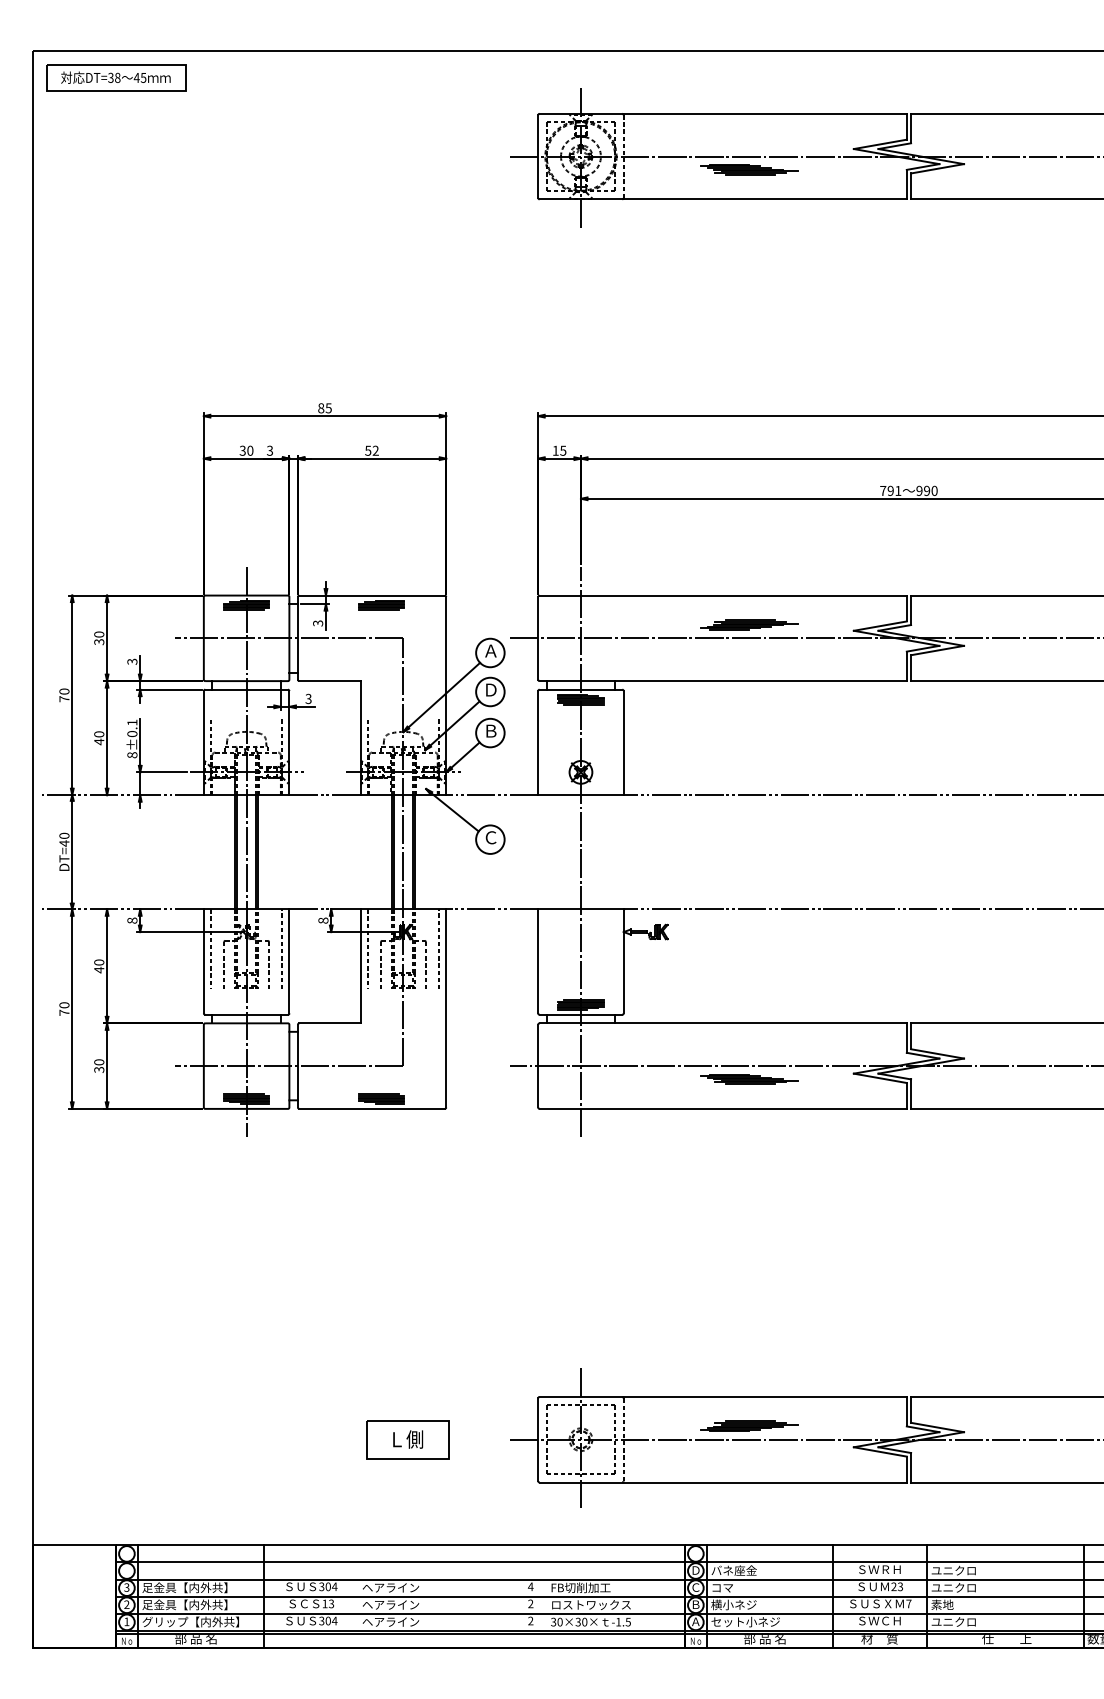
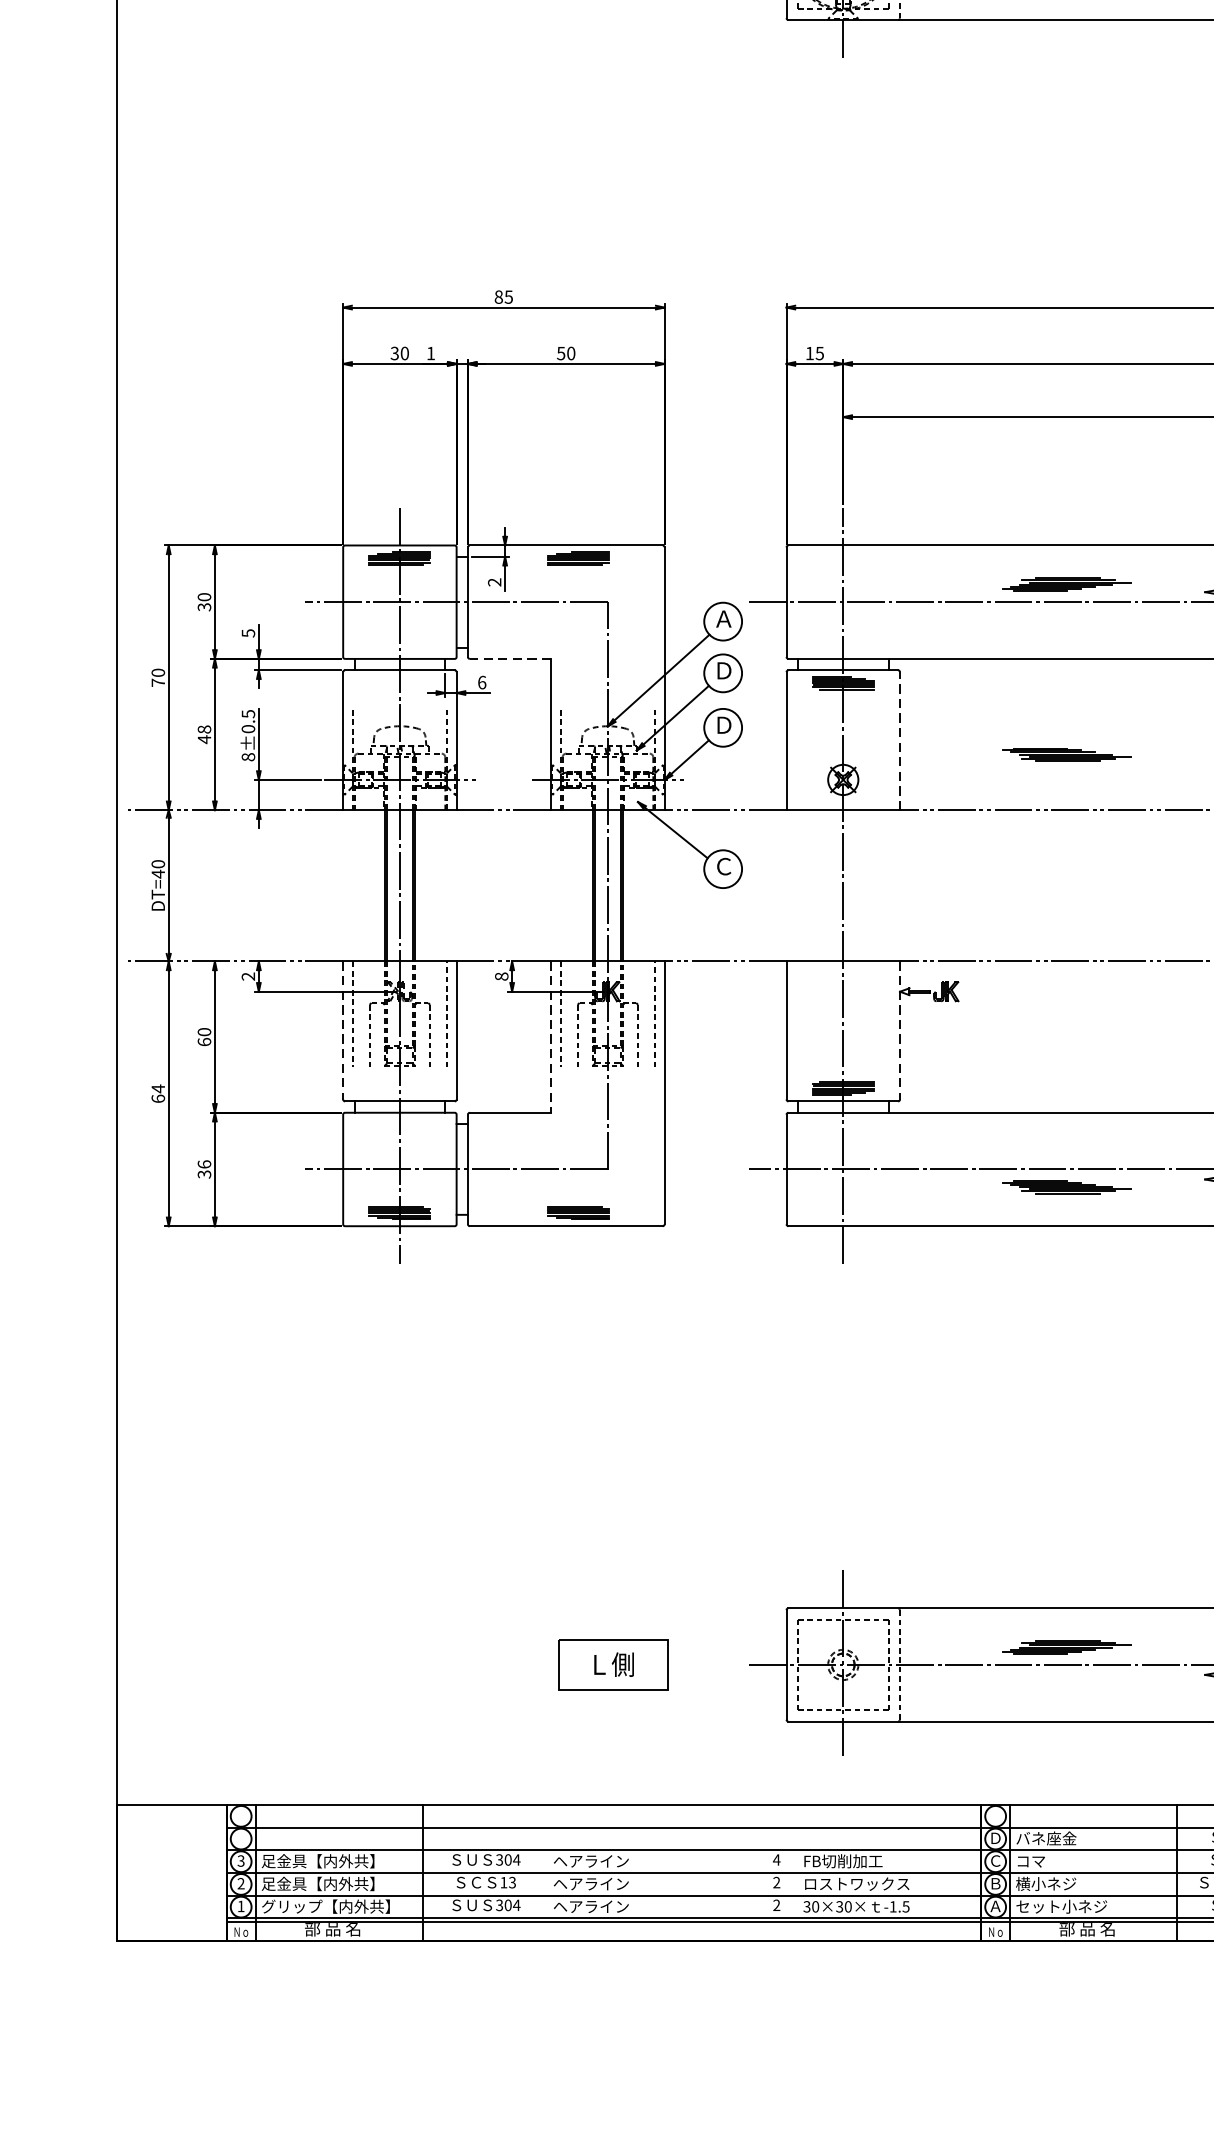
text: (269, 450) -> (430, 353), 3 -> 1
text: (375, 450) -> (570, 353), 52 -> 50
text: (318, 623) -> (495, 582), 3 -> 2
text: (131, 661) -> (247, 632), 3 -> 5
line: (330, 681) -> (511, 659), solid -> dashed
text: (308, 698) -> (481, 681), 3 -> 6
text: (132, 722) -> (248, 713), 8±0.1 -> 8±0.5
text: (491, 730) -> (724, 724), Ｂ -> Ｄ
text: (98, 734) -> (203, 729), 40 -> 48
line: (623, 742) -> (899, 740), solid -> dashed
part: (749, 753) -> (1066, 754), added
text: (132, 920) -> (248, 976), 8 -> 2
line: (203, 961) -> (342, 1030), solid -> dashed
line: (623, 961) -> (899, 1030), solid -> dashed
line: (360, 966) -> (550, 1037), solid -> dashed
text: (99, 970) -> (204, 1042), 40 -> 60
text: (64, 1008) -> (158, 1093), 70 -> 64
text: (98, 1062) -> (203, 1164), 30 -> 36

